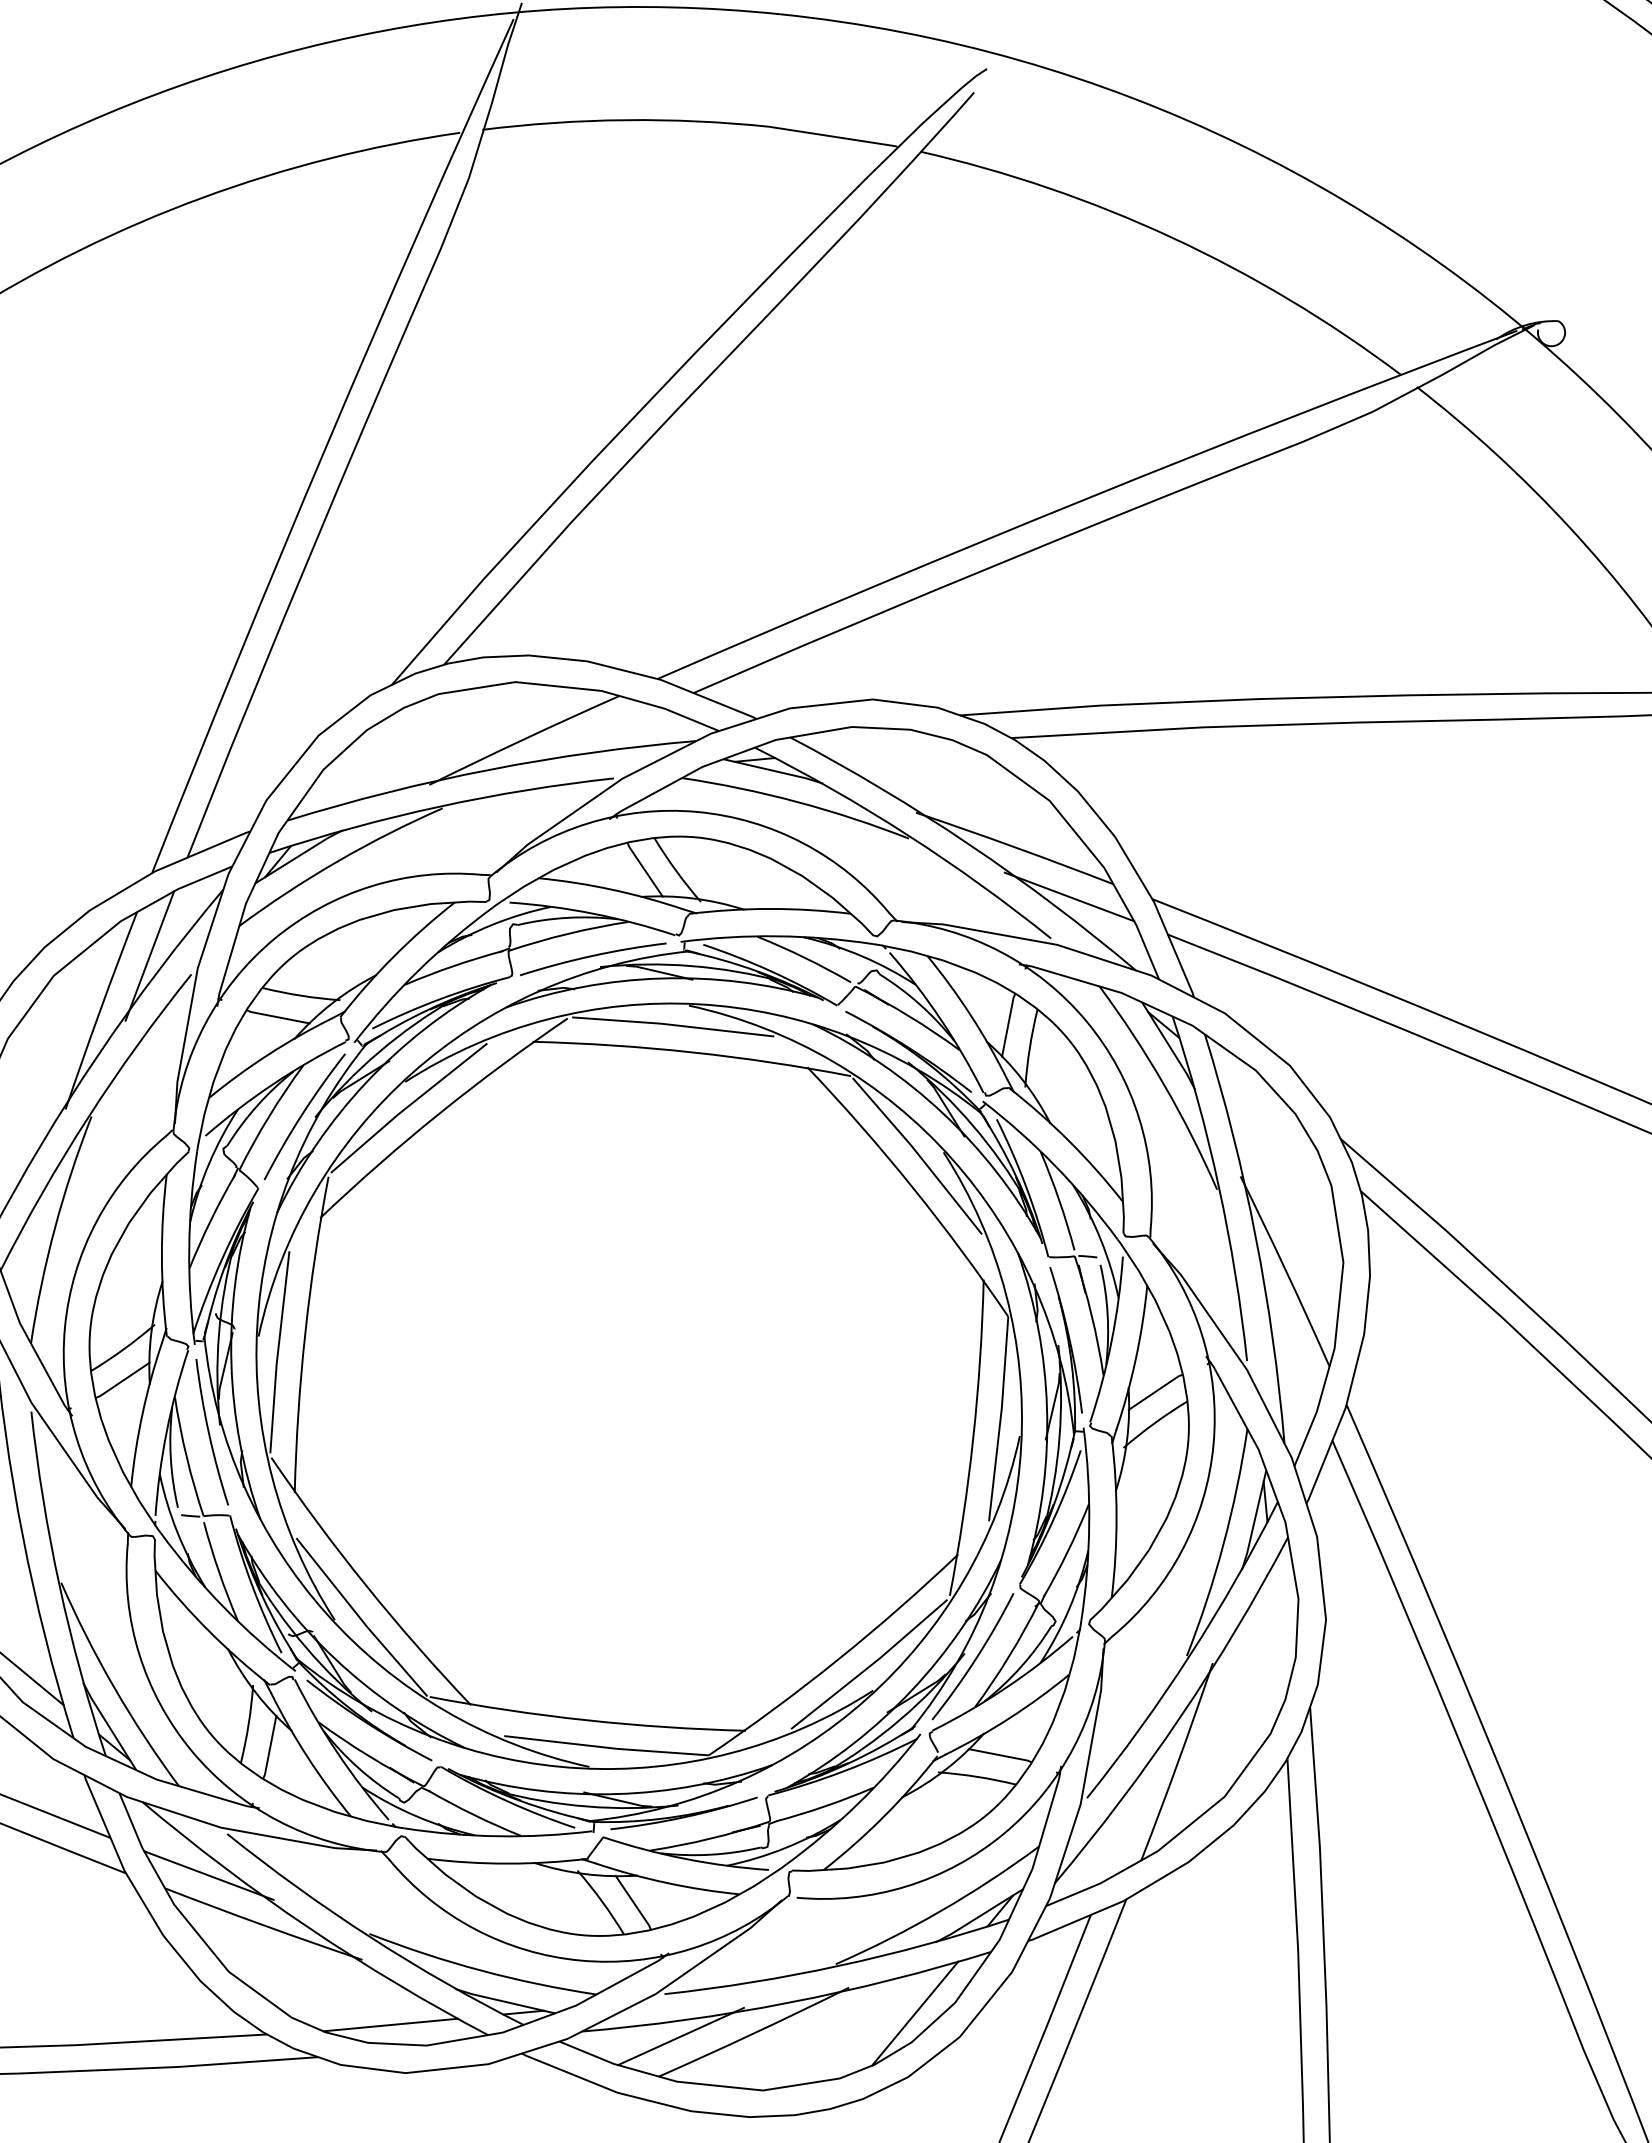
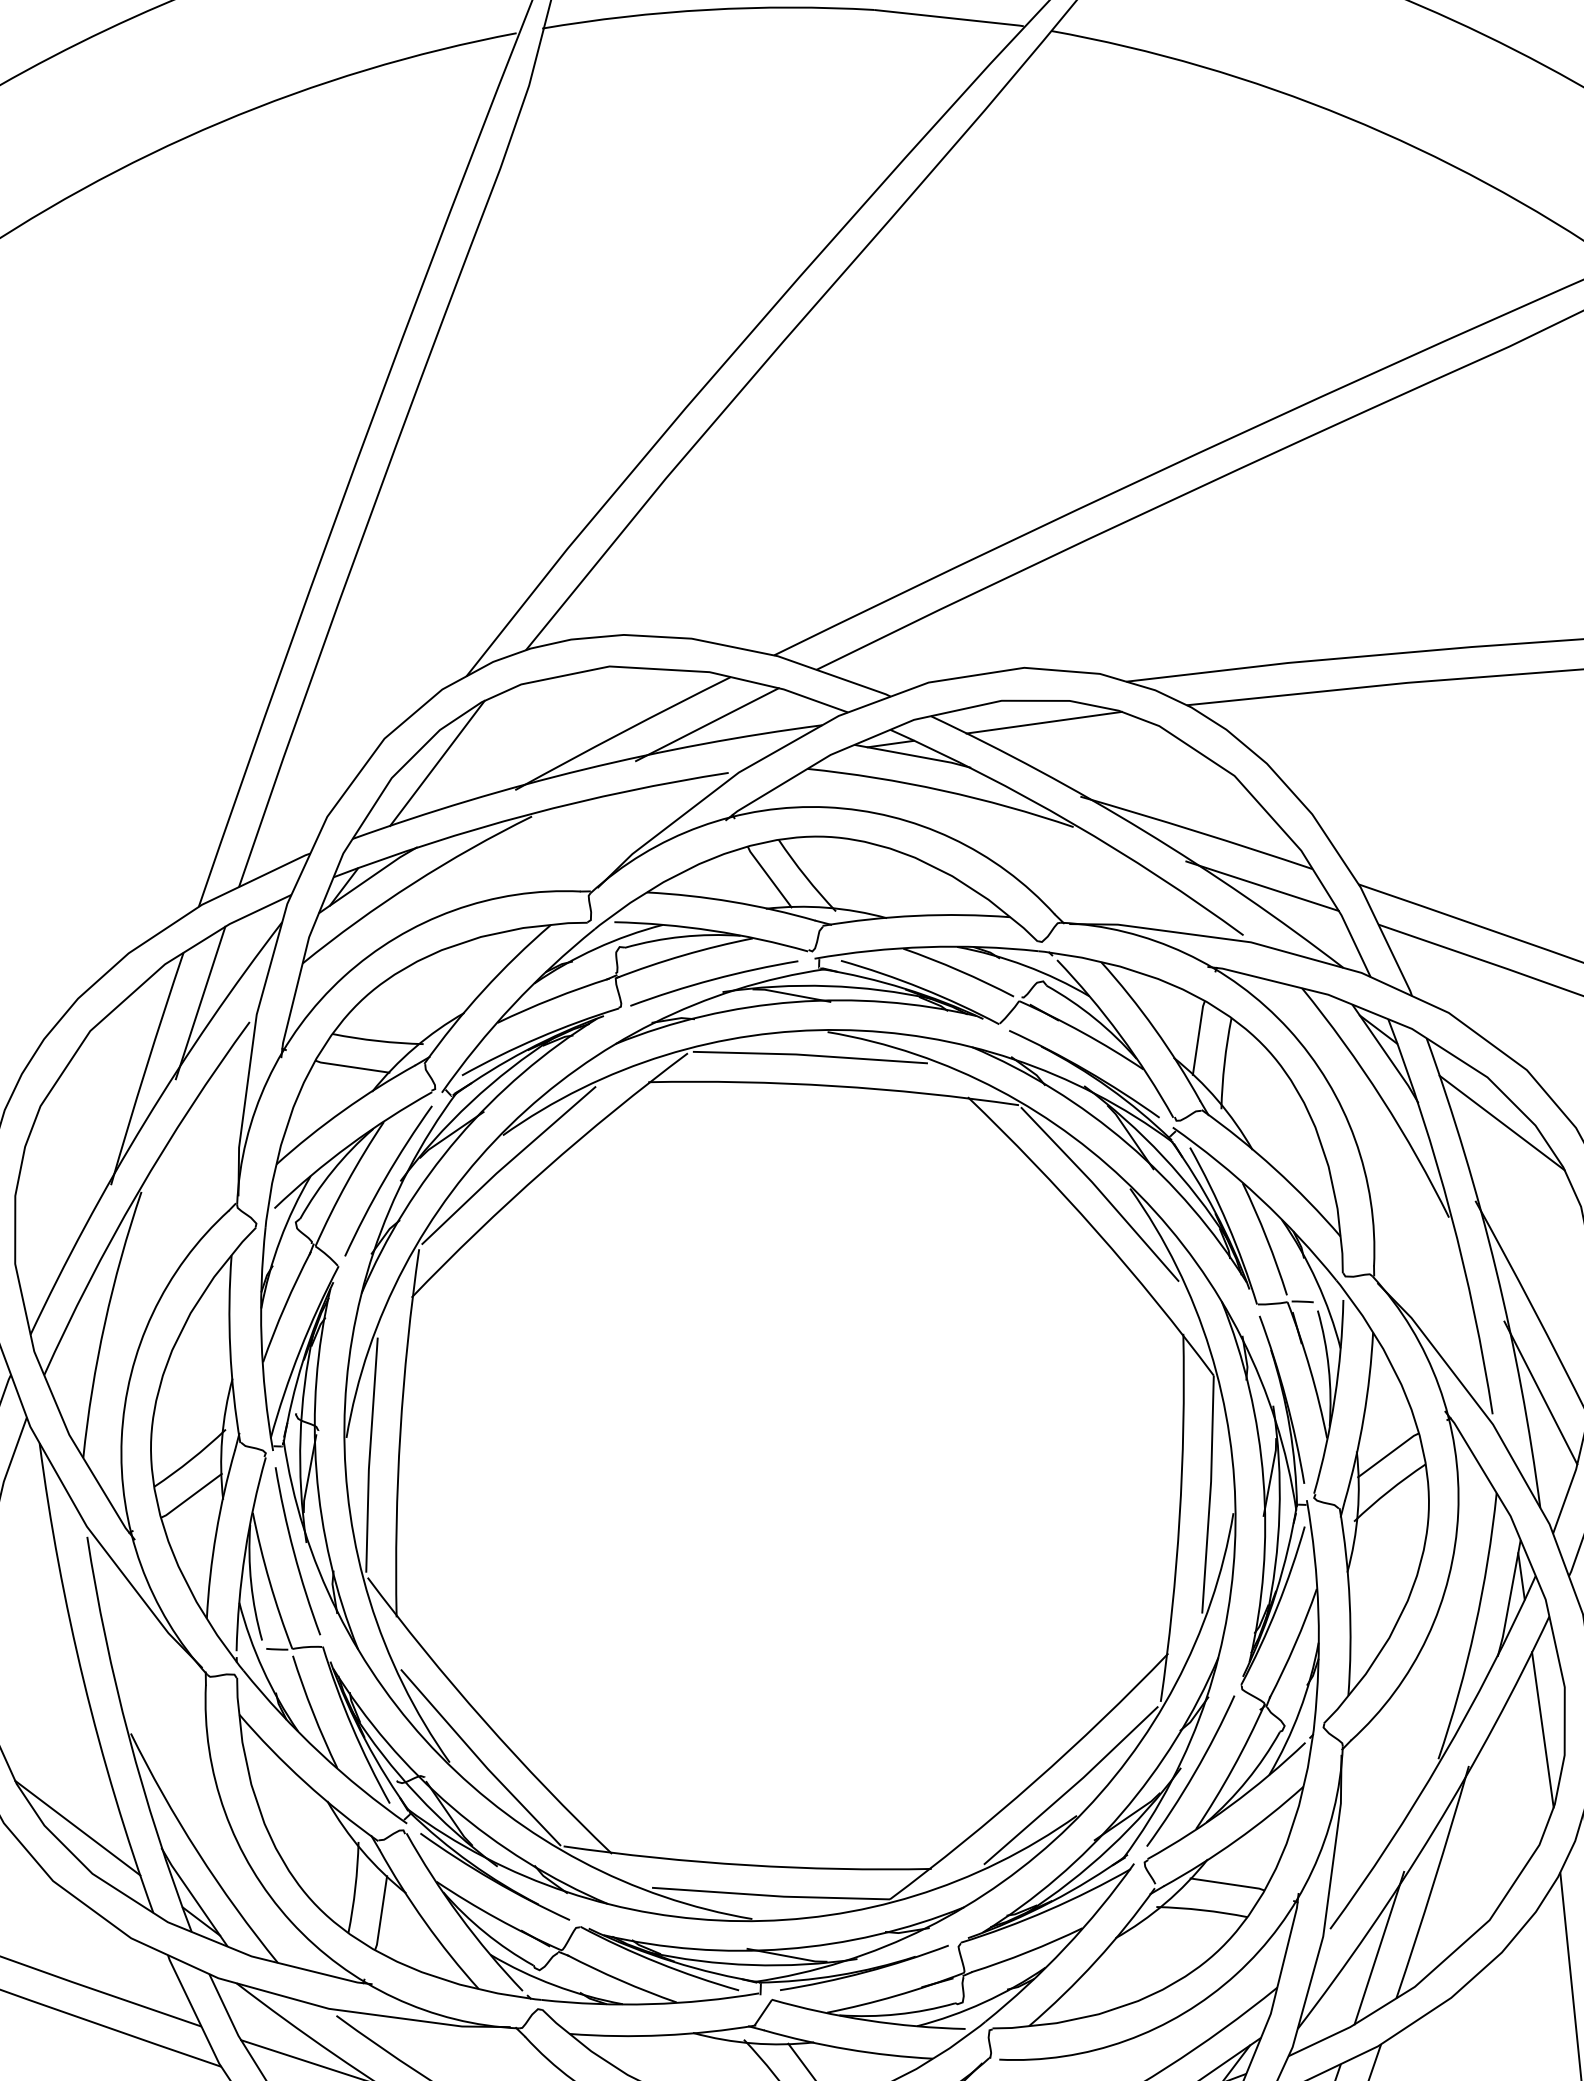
line: (597, 735) -> (707, 724), added
line: (887, 747) -> (1043, 722), added
line: (363, 758) -> (437, 762), added
line: (1266, 1110) -> (1501, 1123), added
line: (1289, 1344) -> (1540, 1392), added
line: (1277, 1634) -> (1542, 1729), added
line: (1128, 1816) -> (1379, 1948), added

